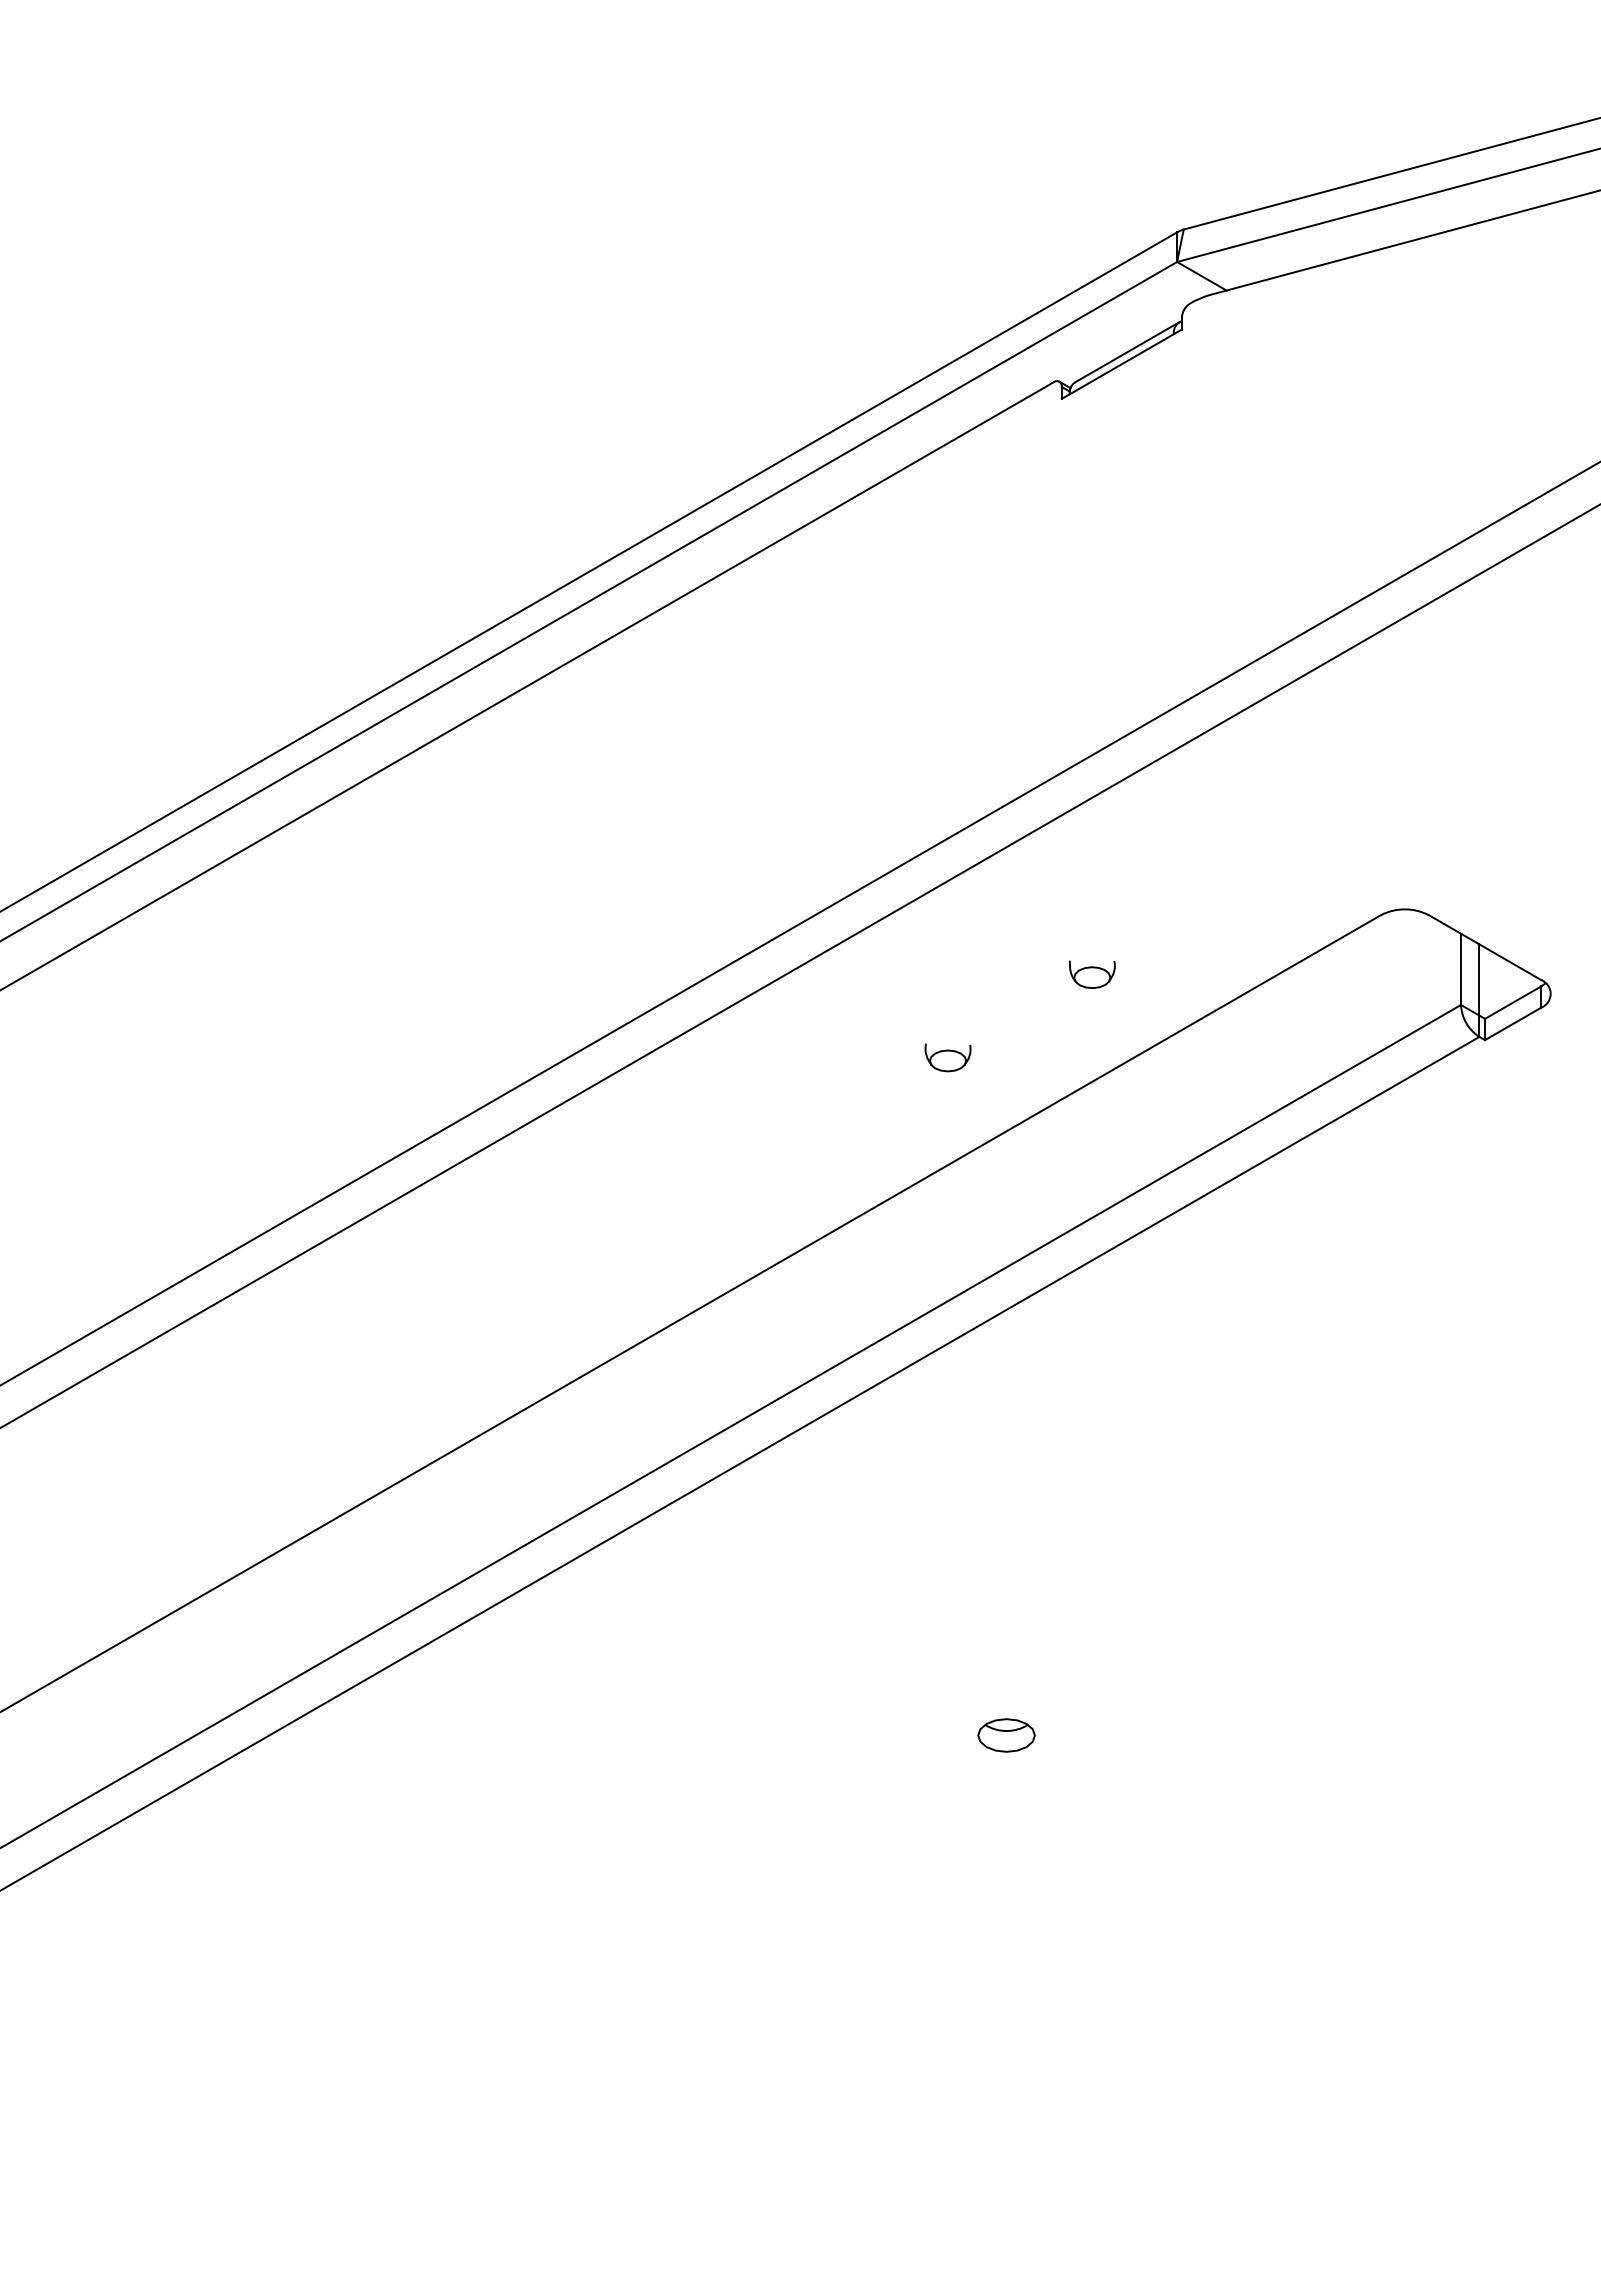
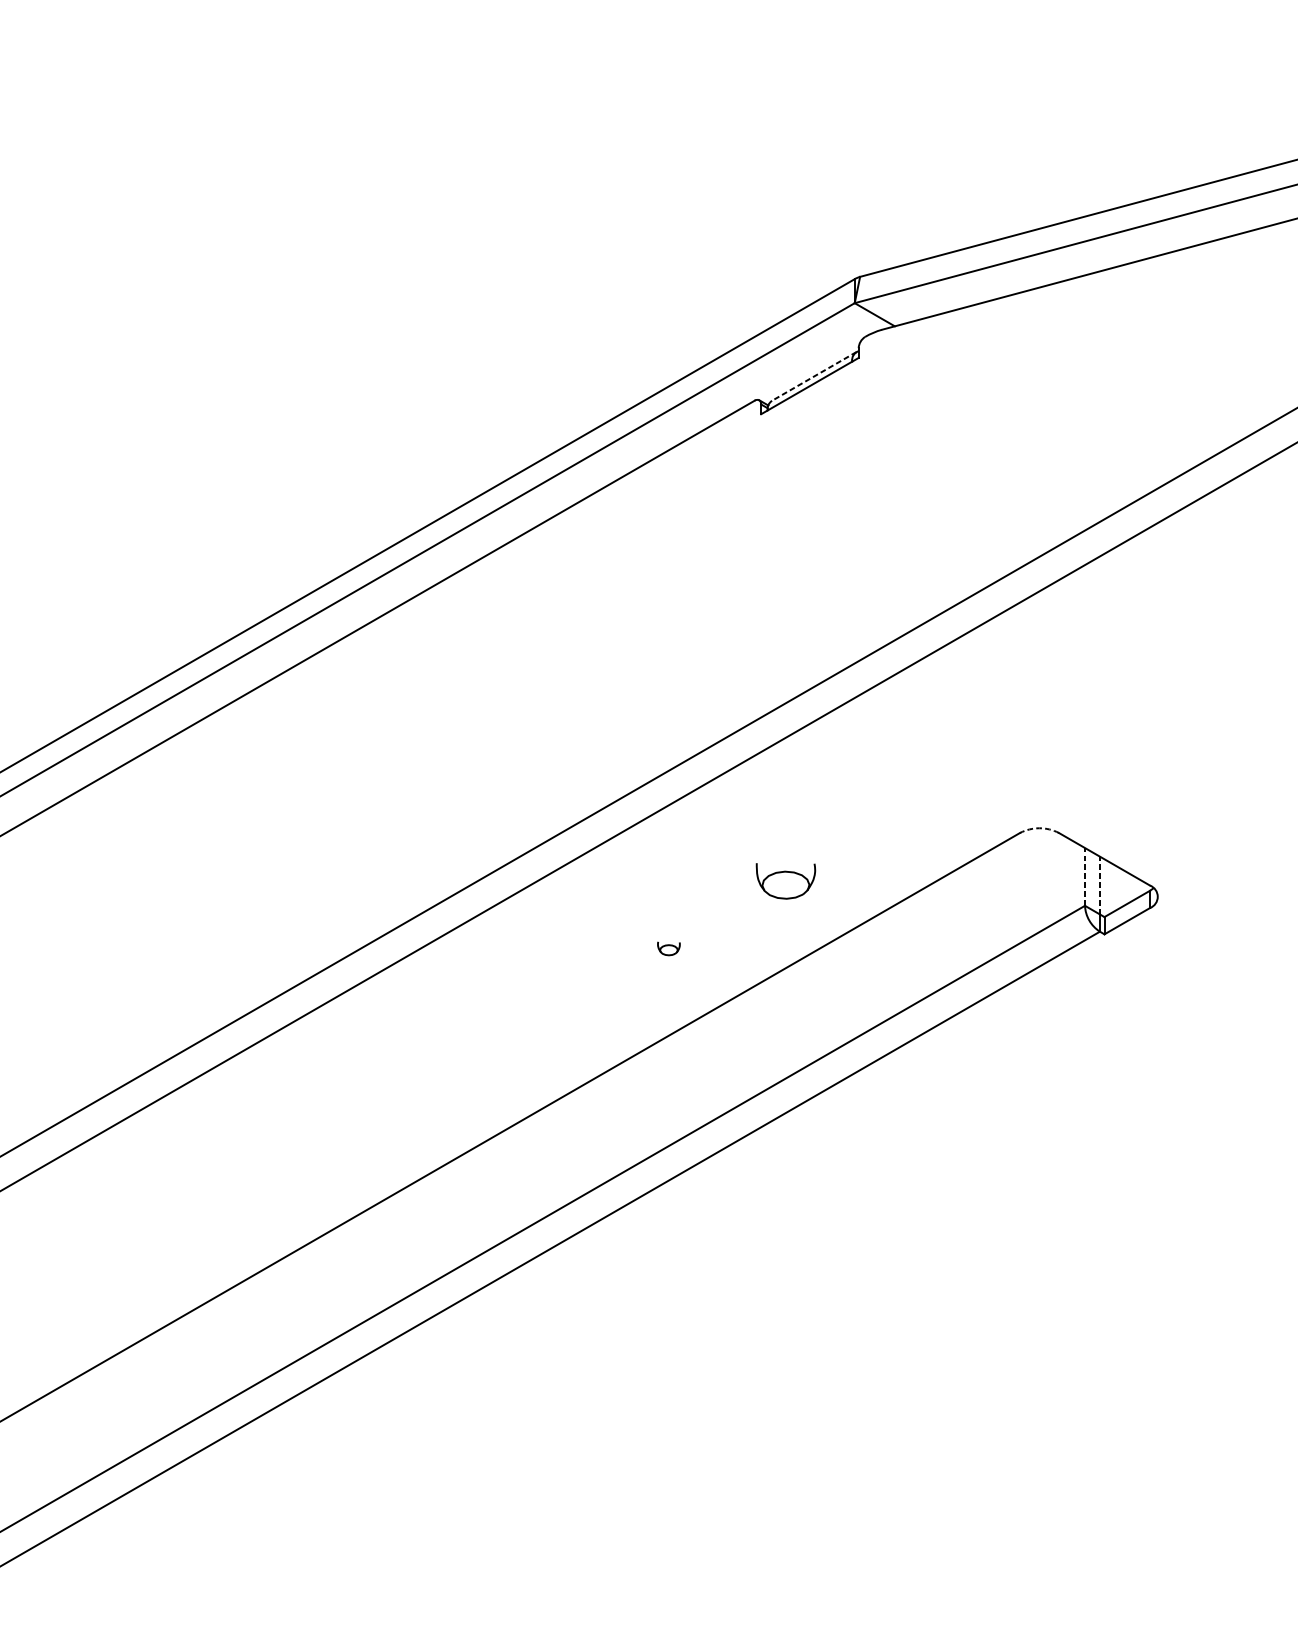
line: (1126, 352) -> (813, 376), solid -> dashed
arc: (1404, 909) -> (1039, 828), solid -> dashed
line: (1460, 969) -> (1084, 877), solid -> dashed
part: (1092, 974) -> (786, 881), size x1.6
line: (1479, 980) -> (1100, 885), solid -> dashed
part: (947, 1057) -> (668, 948), size x0.6
part: (1006, 1735) -> (716, 1498), removed

